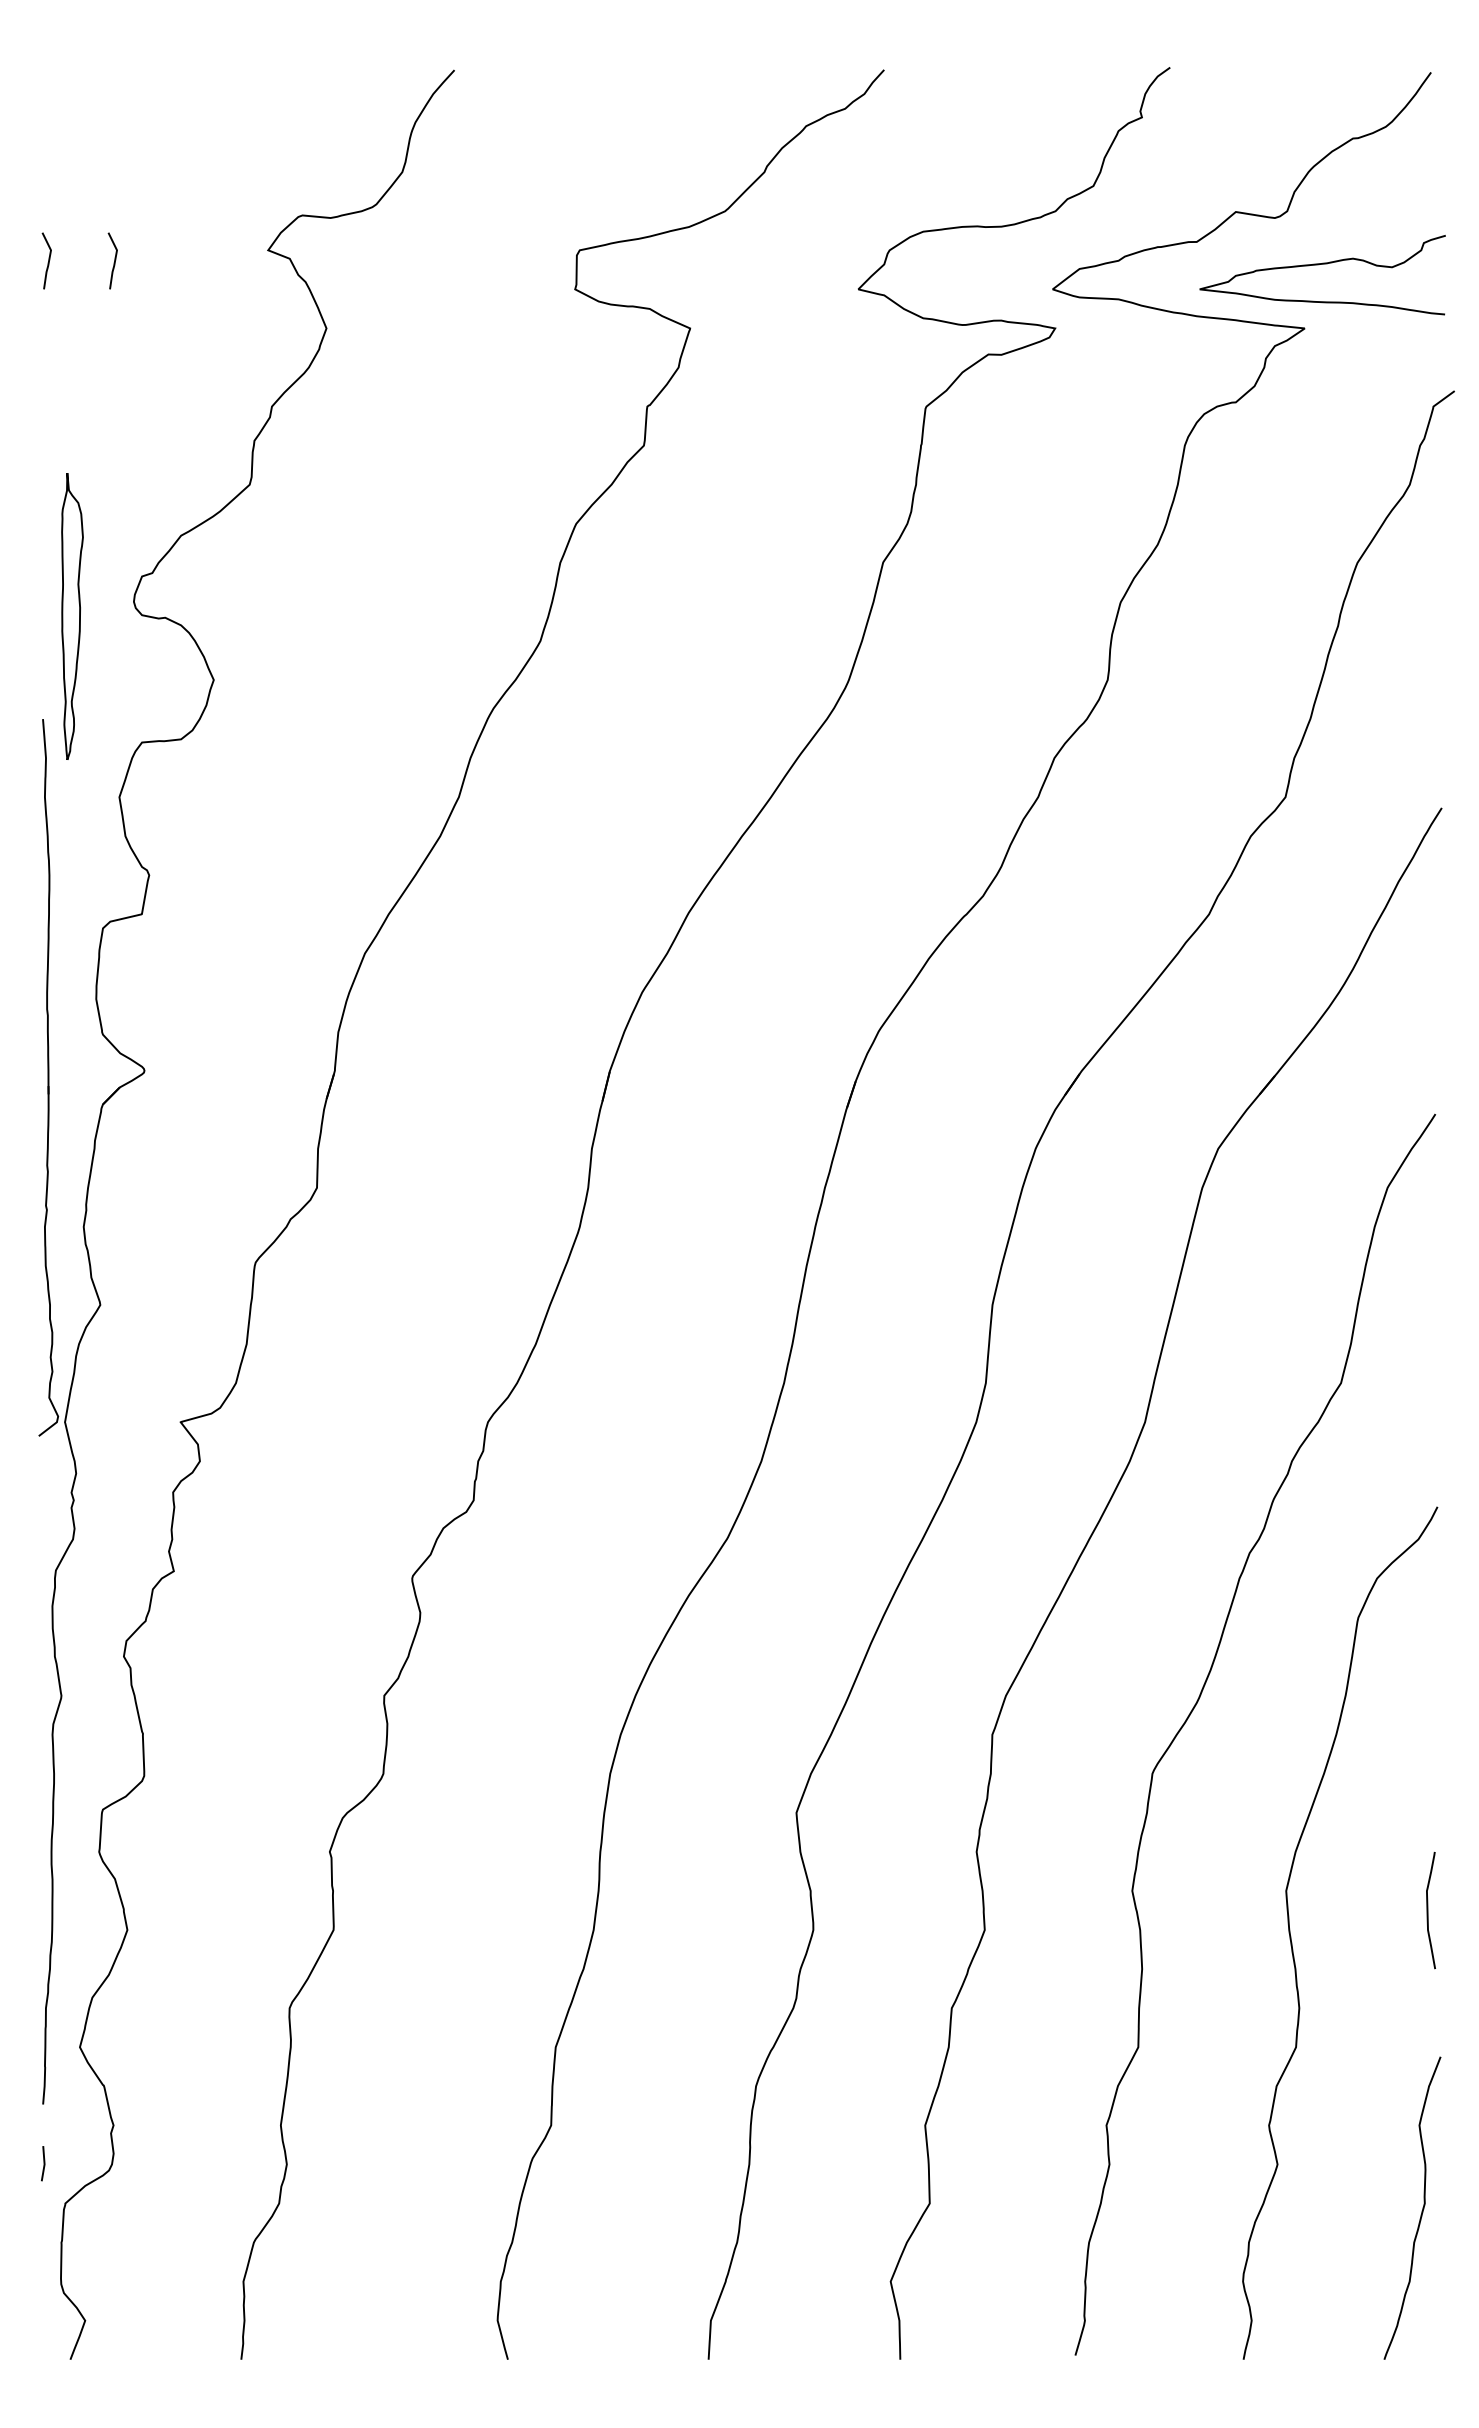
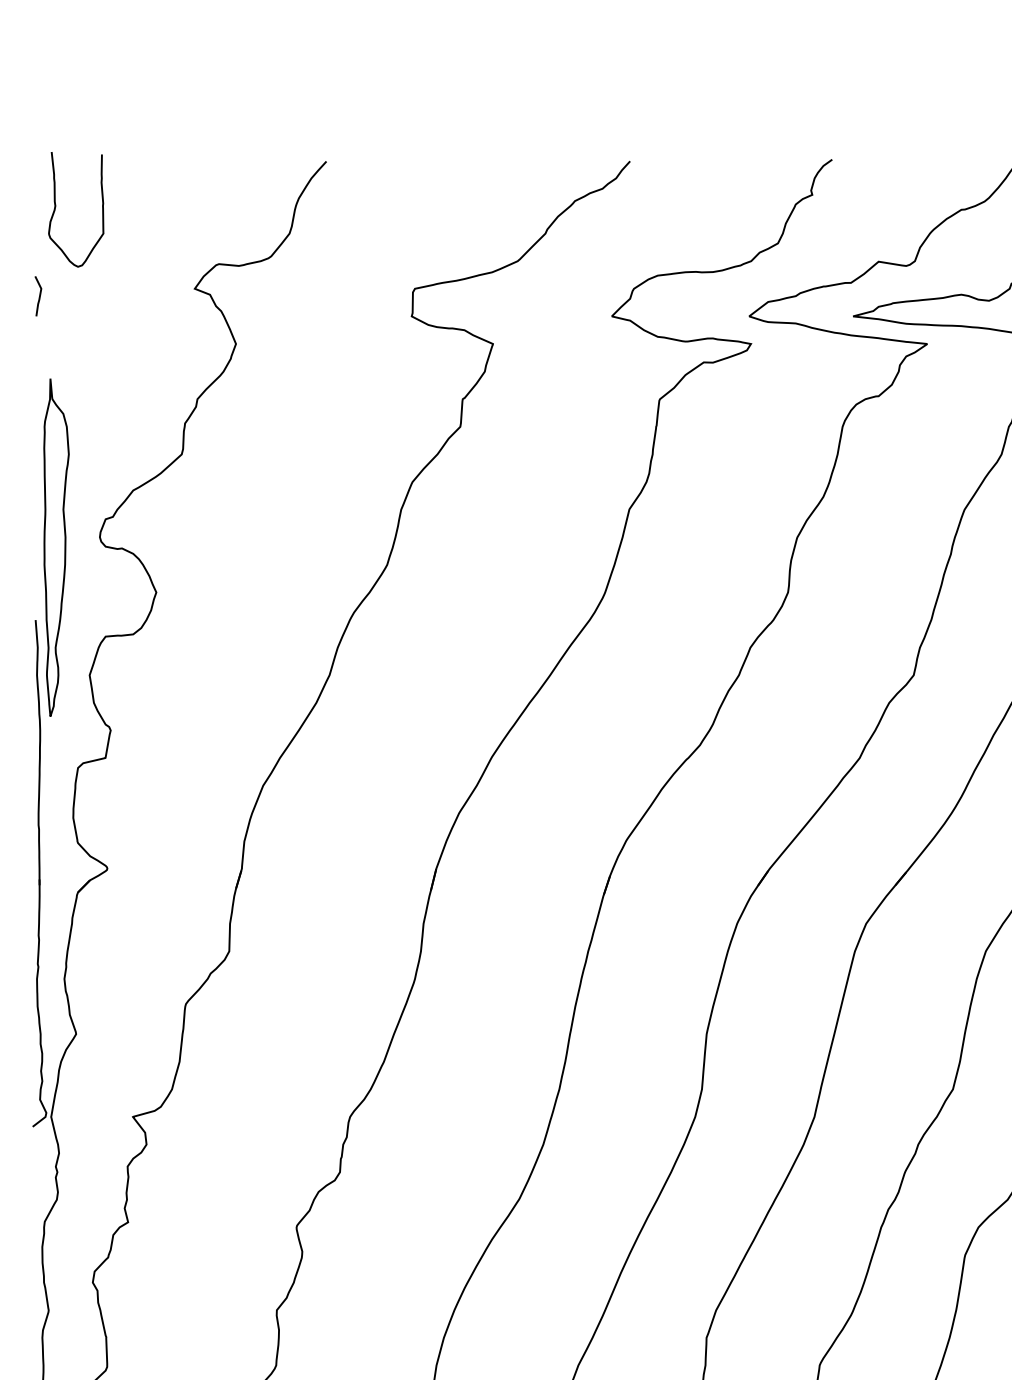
curve: (71, 136) -> (55, 208), added
line: (114, 260) -> (86, 295), removed
part: (72, 616) -> (56, 547), size x1.67

